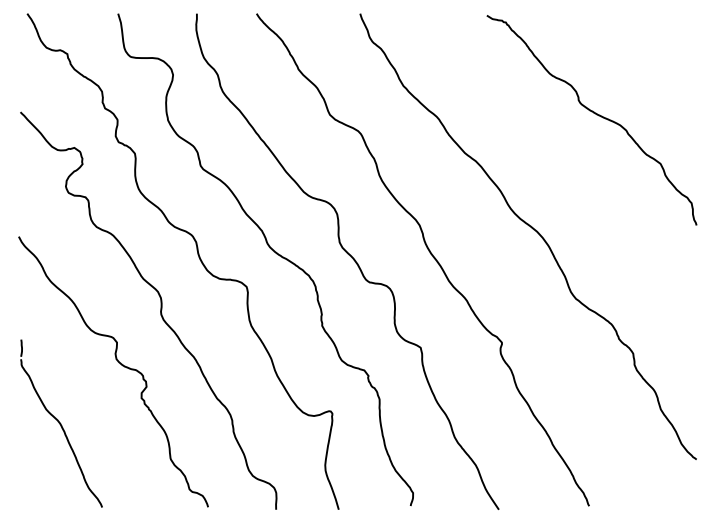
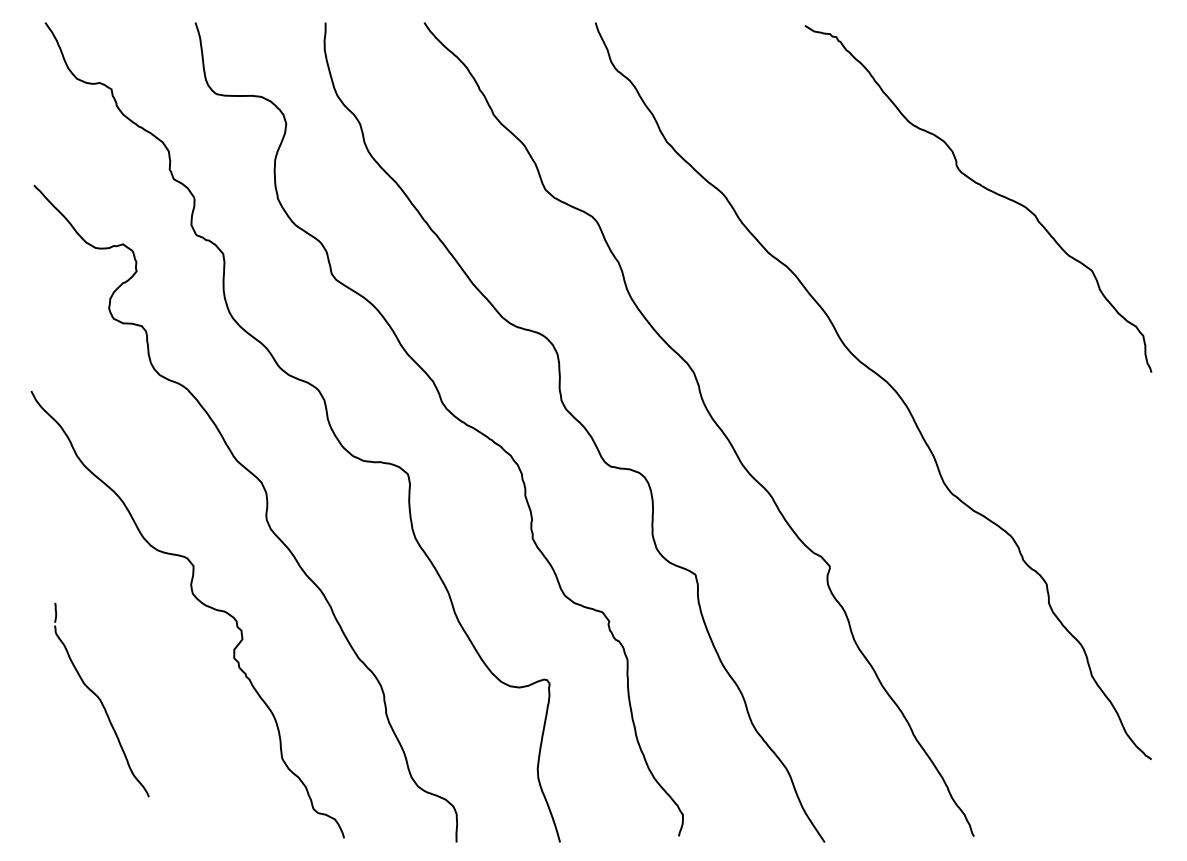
part: (61, 423) -> (101, 699), size x0.7

